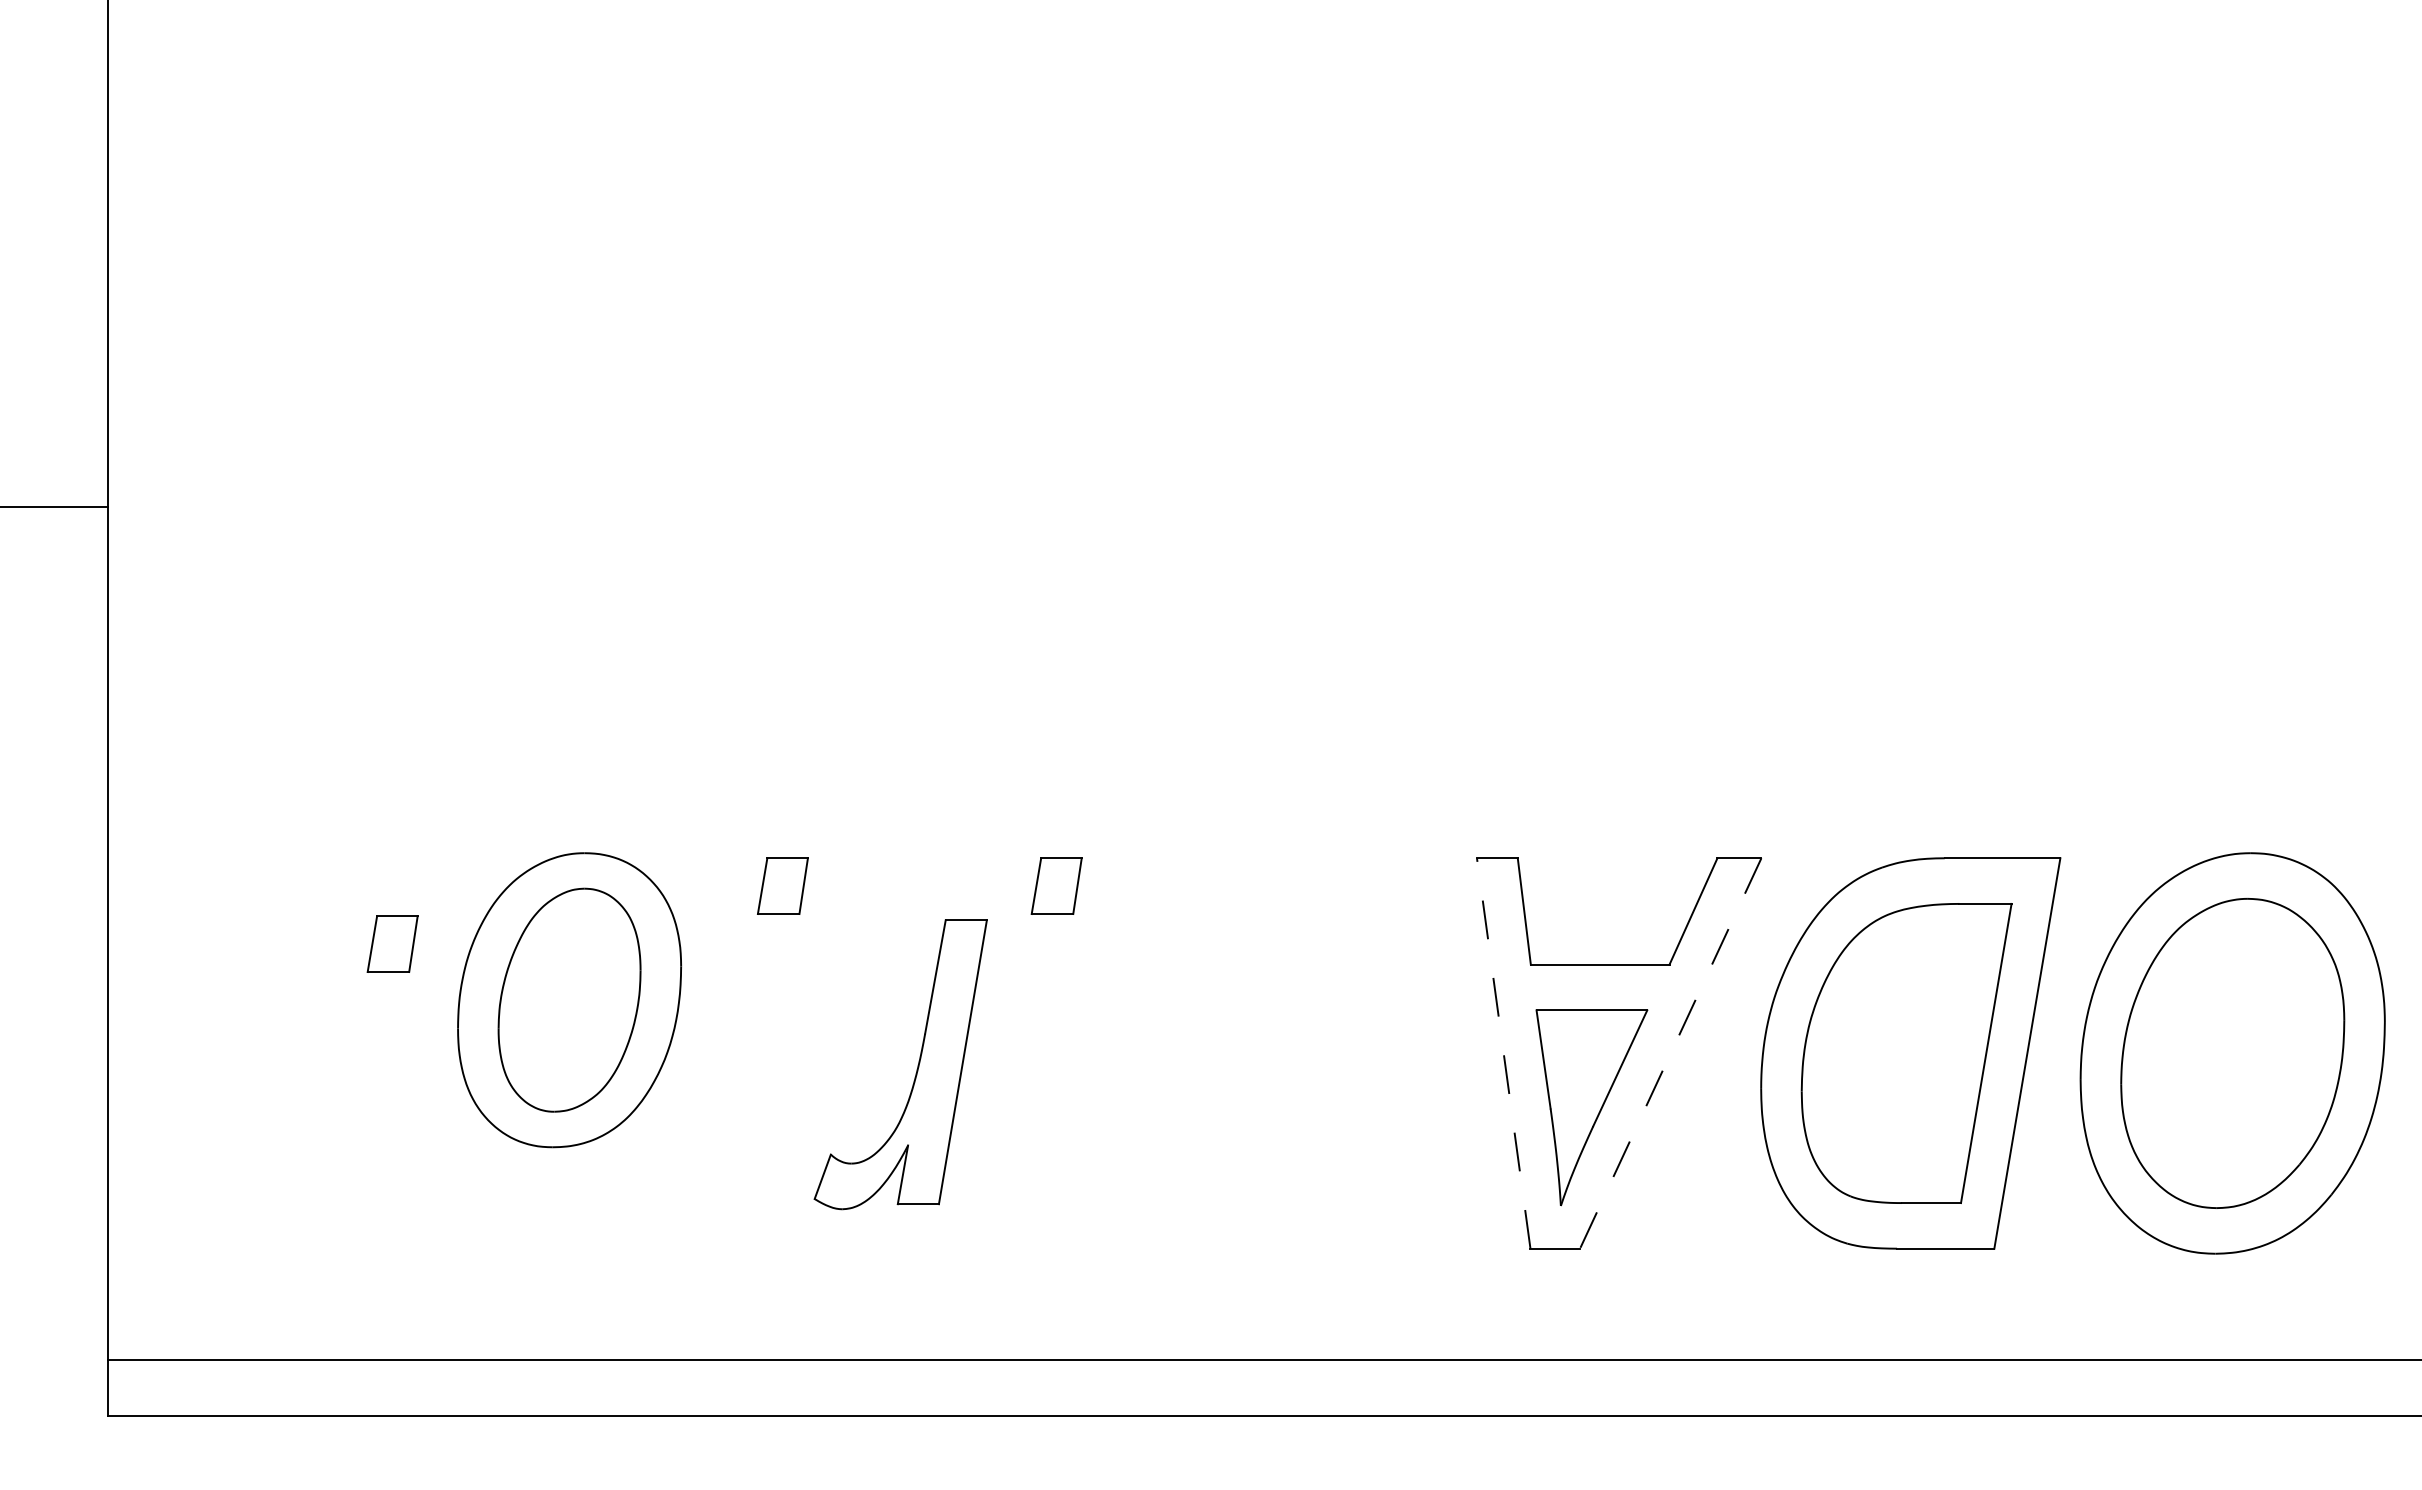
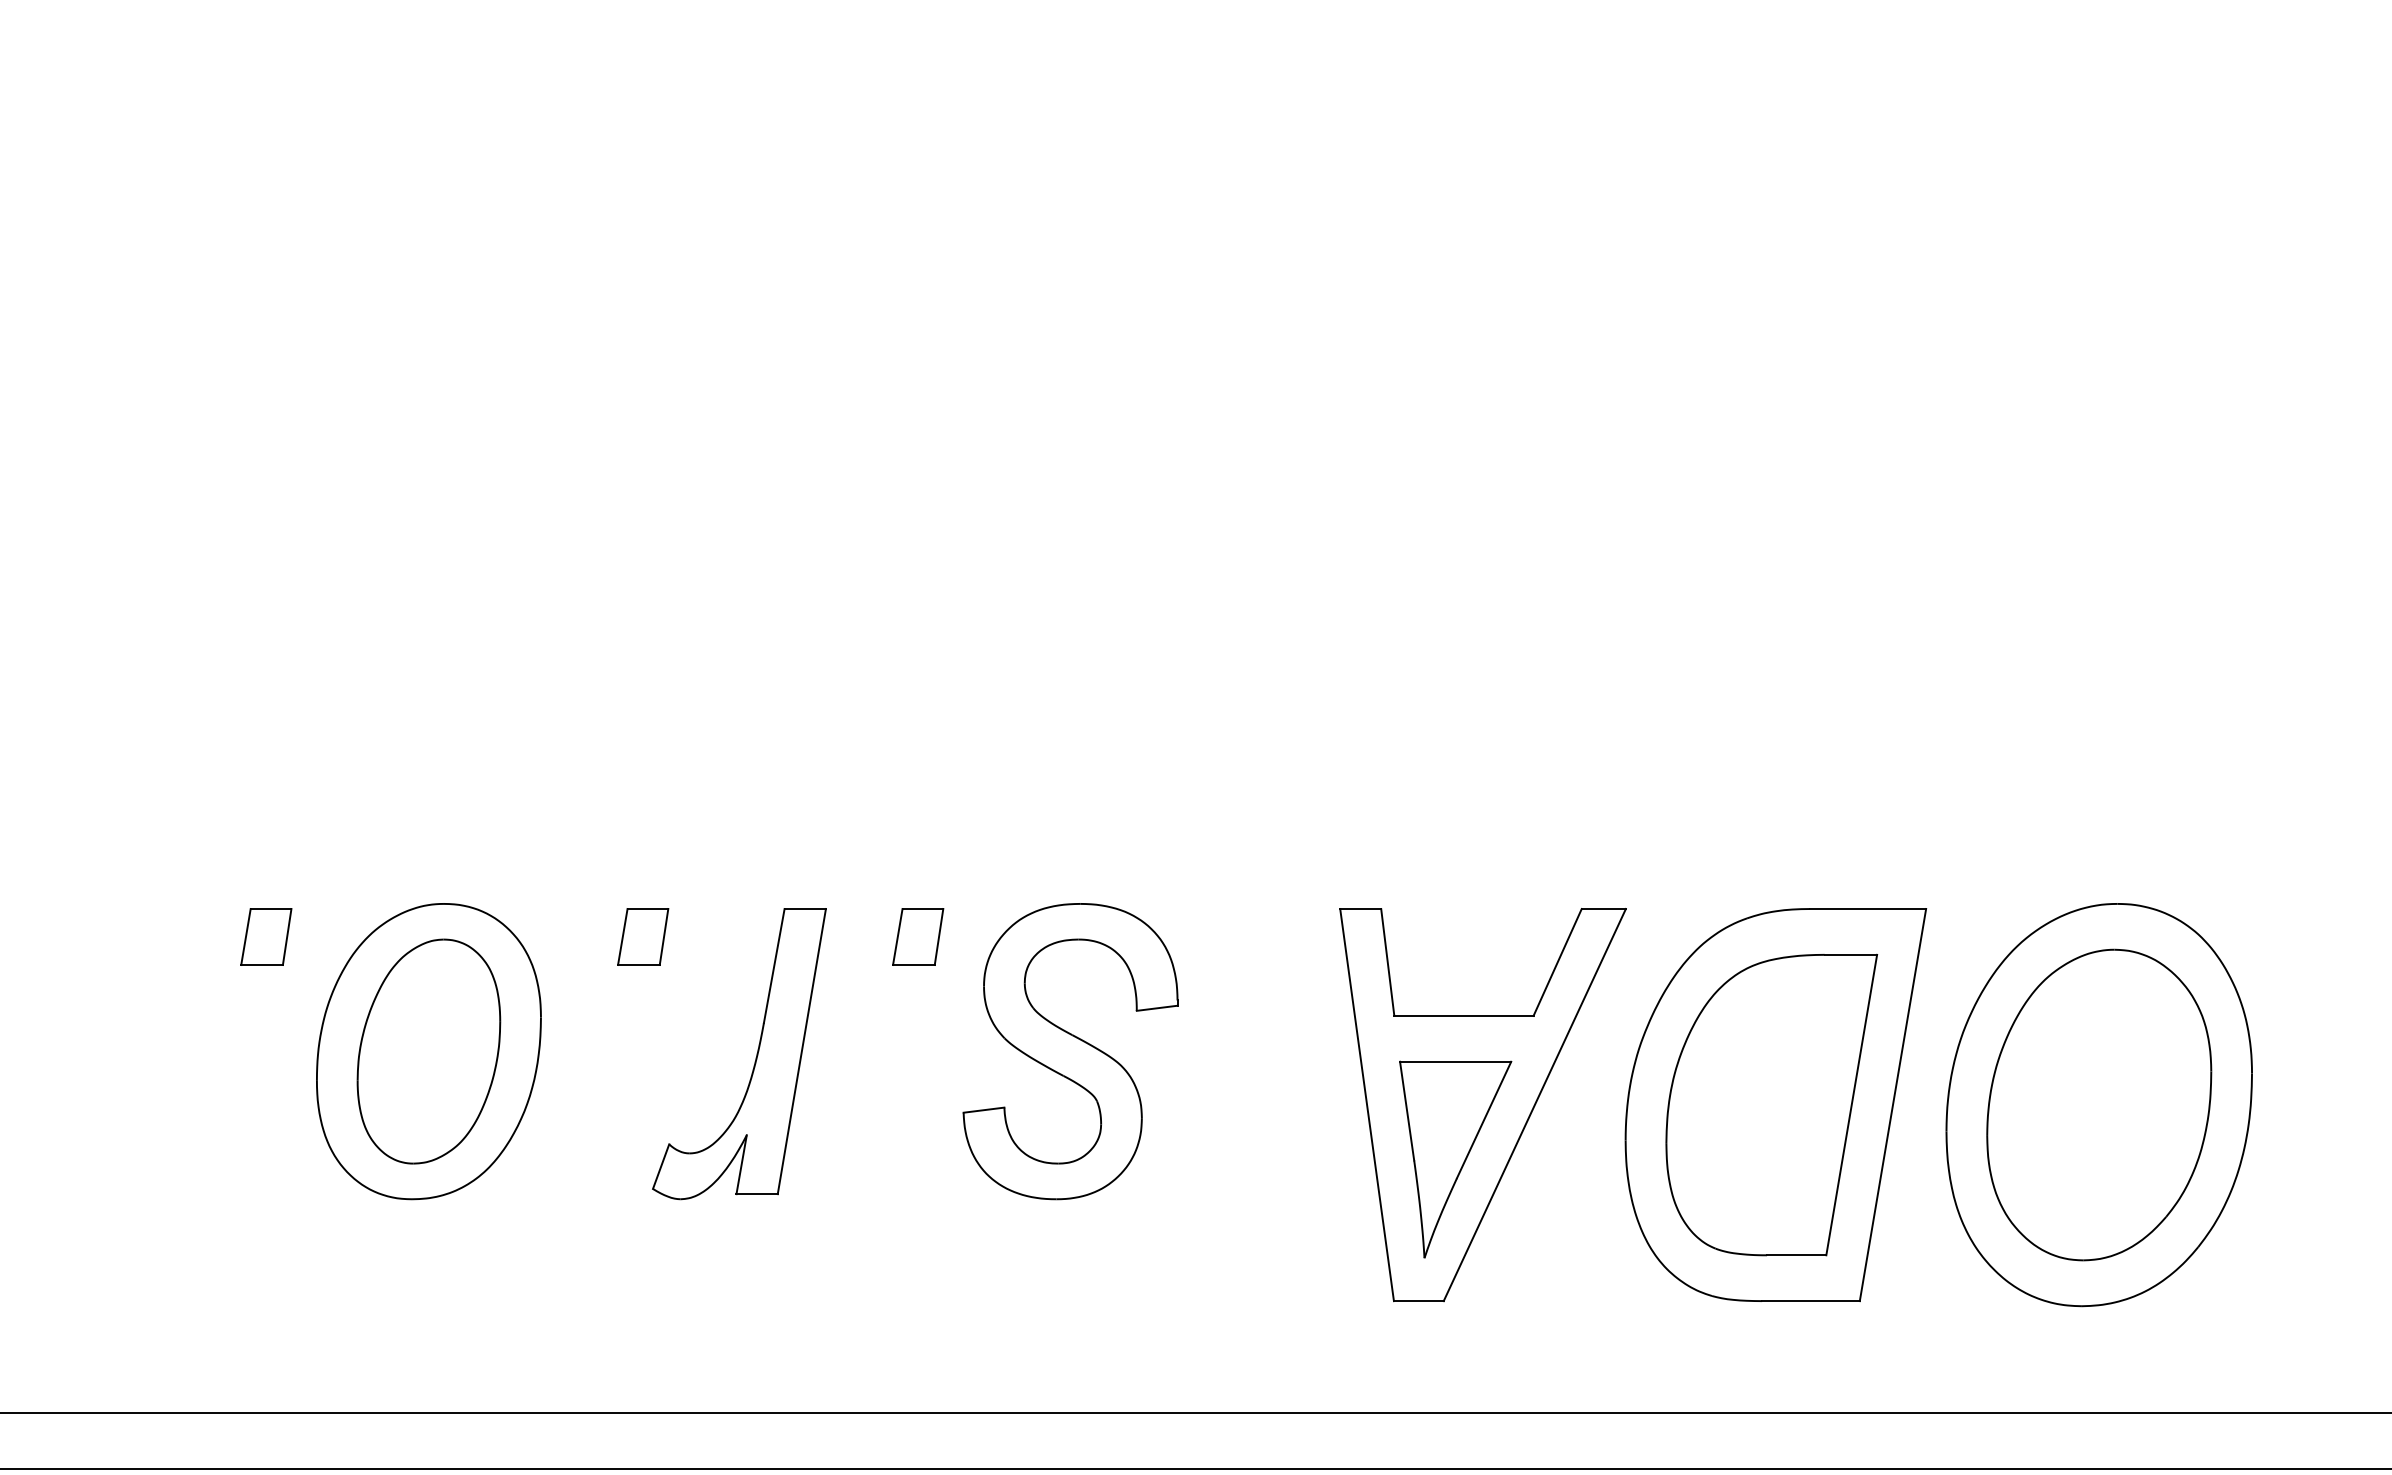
part: (392, 943) -> (266, 936), moved
part: (1208, 1000) -> (1070, 1051), added
line: (1503, 1052) -> (1366, 1104), dashed -> solid
line: (1670, 1053) -> (1534, 1105), dashed -> solid
part: (916, 1069) -> (755, 1058), moved

